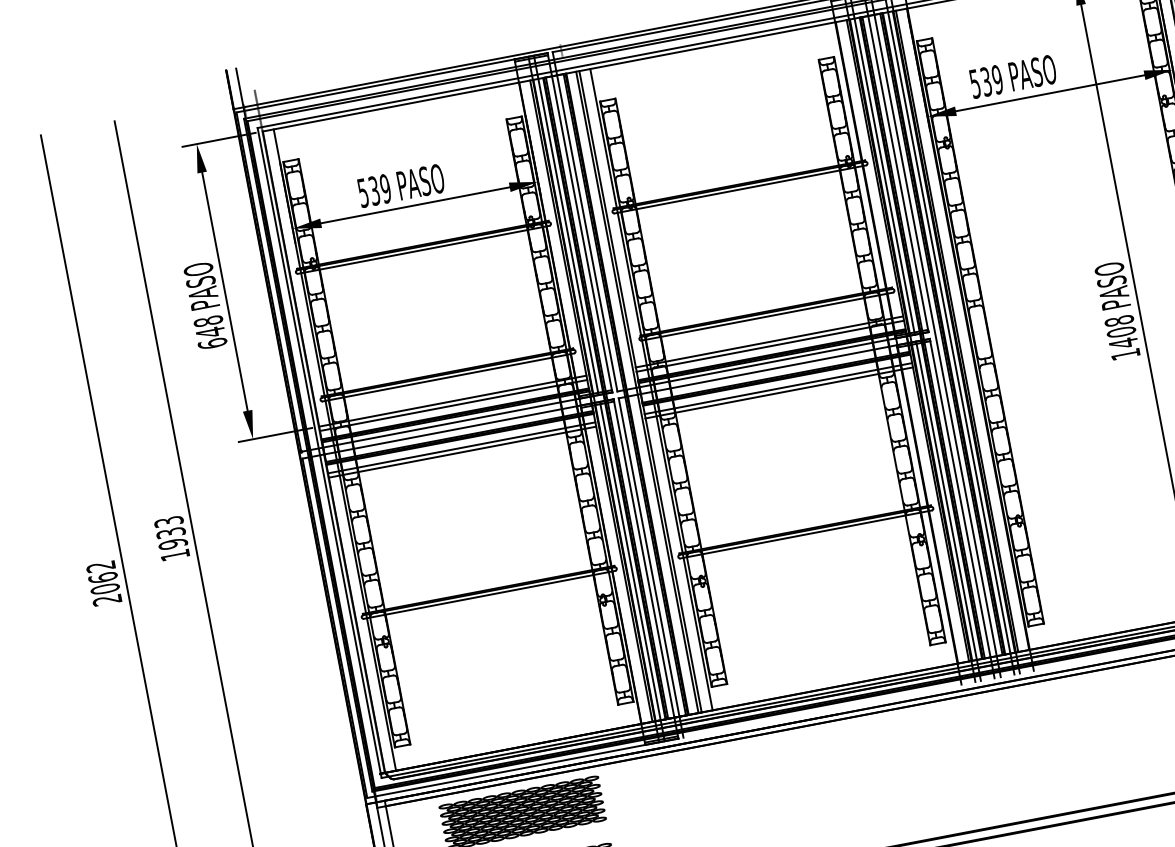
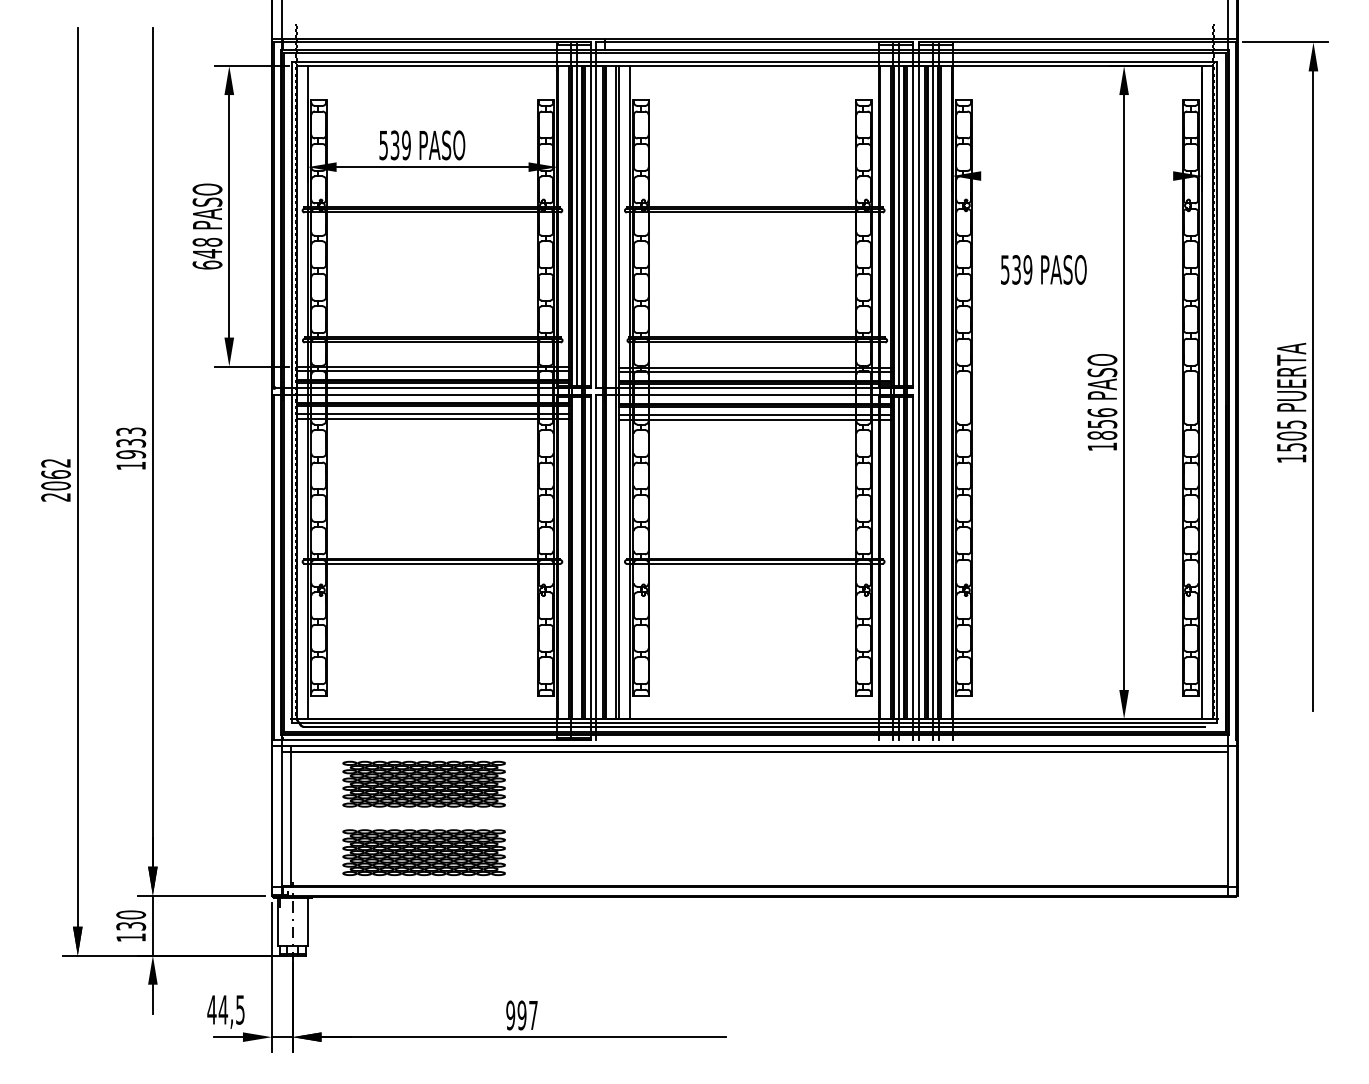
text: (1012, 76) -> (1043, 269), moved
line: (1050, 93) -> (1077, 176), removed
text: (1121, 332) -> (1102, 424), 1408 -> 1856
line: (632, 571) -> (577, 567), removed

